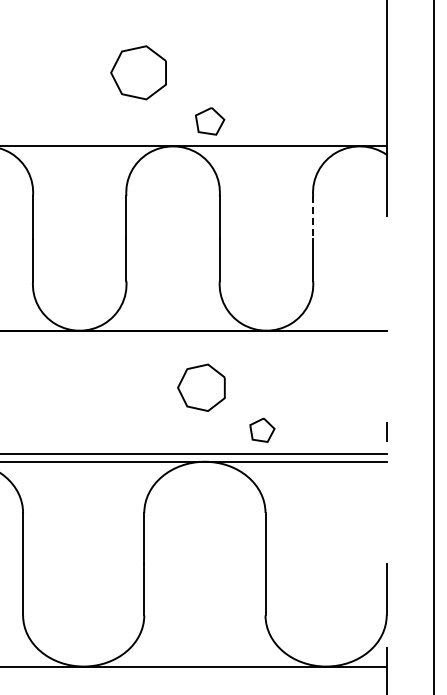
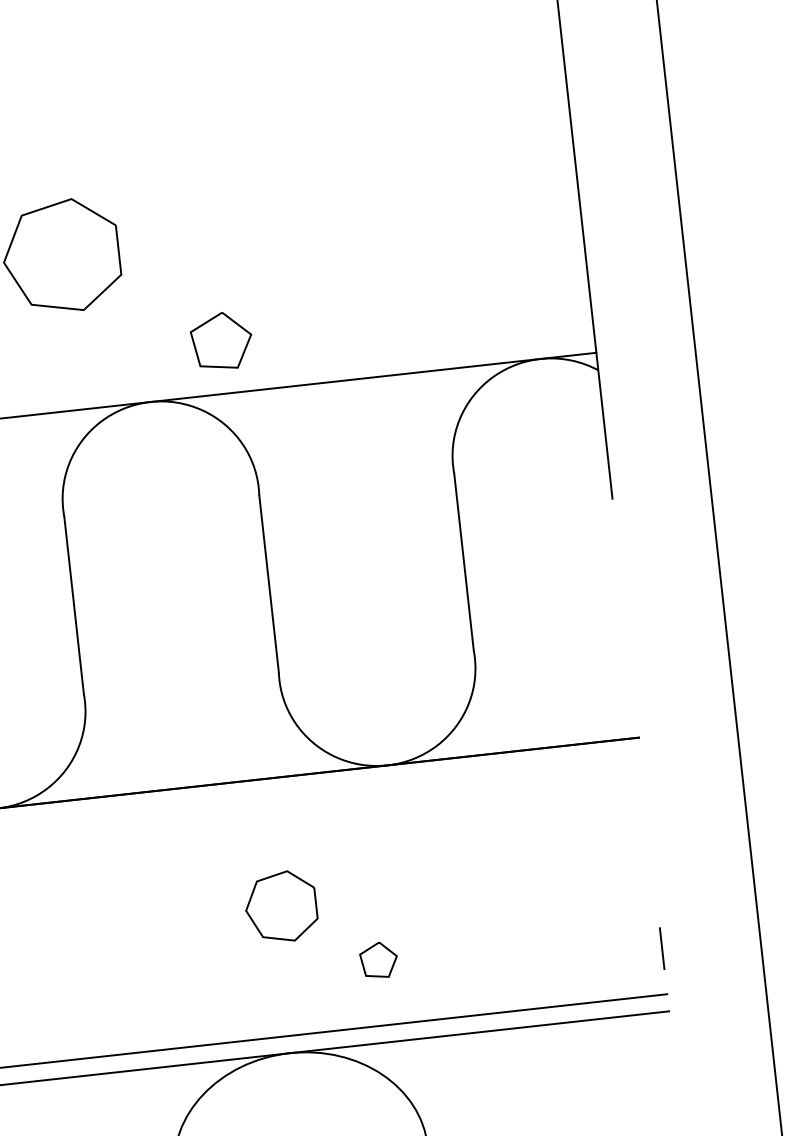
line: (313, 217) -> (459, 518), dashed -> solid
part: (226, 402) -> (320, 924), size x0.71

